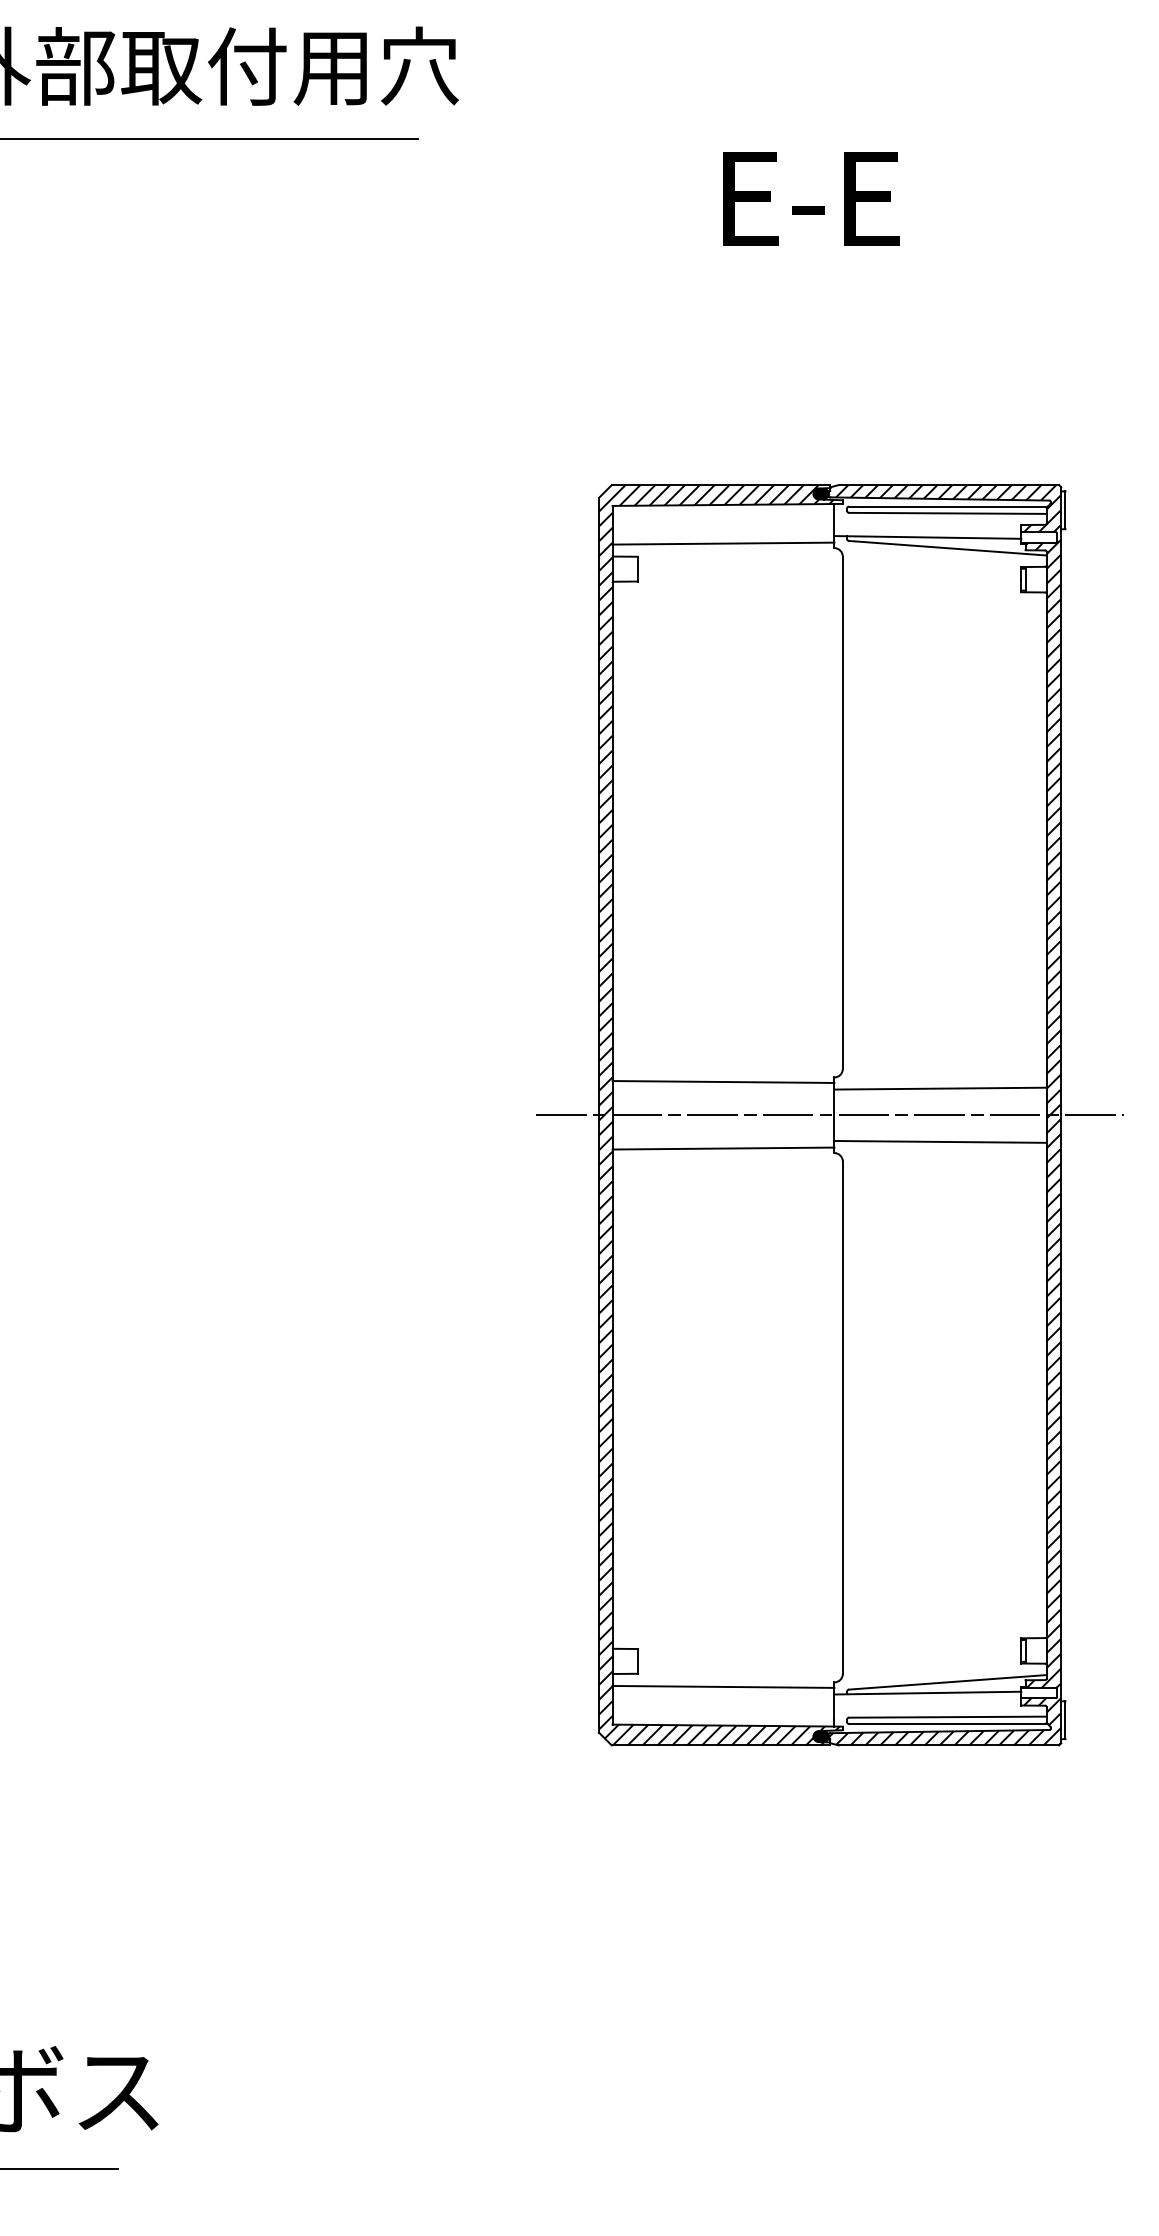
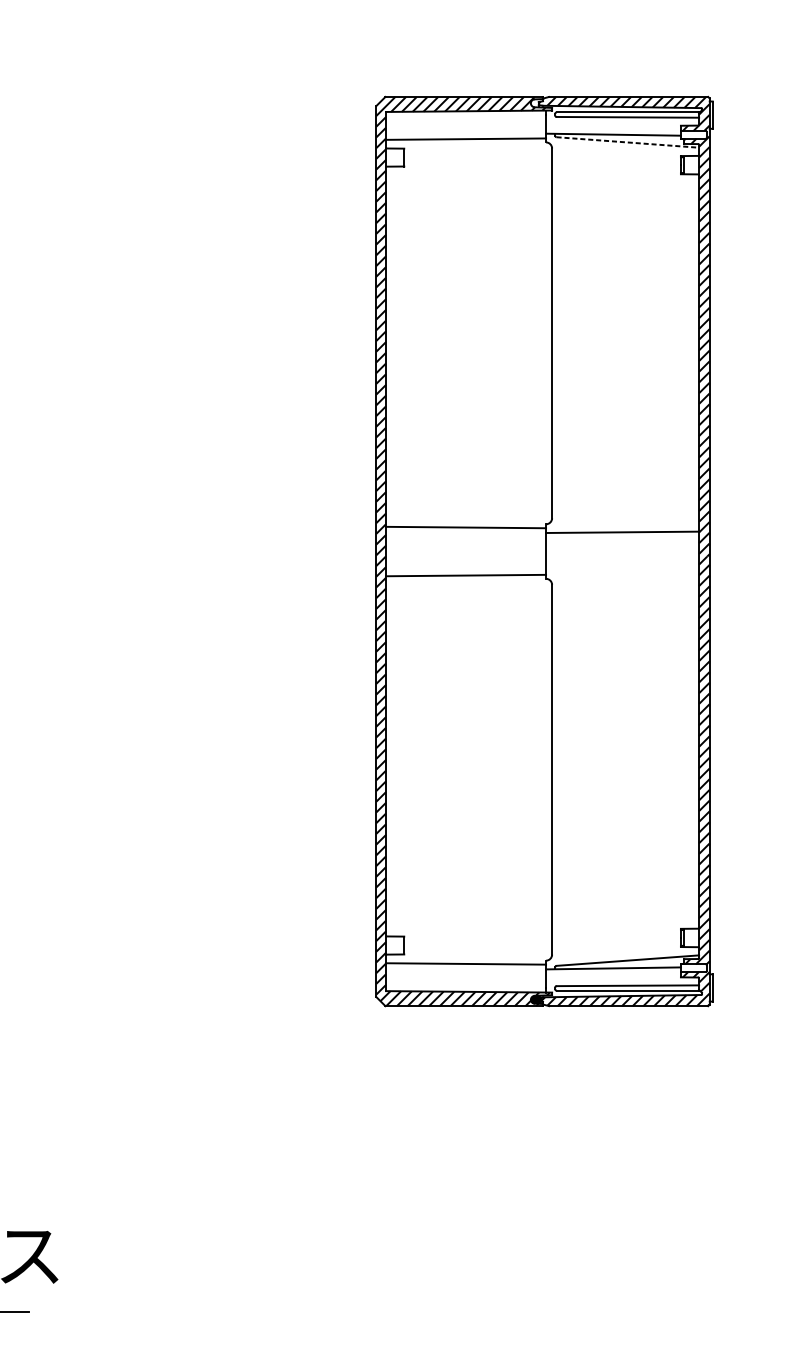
fill: (821, 493) -> (536, 103), removed
line: (948, 548) -> (628, 142), solid -> dashed
line: (830, 1115) -> (543, 551), removed
line: (940, 1141) -> (622, 570), removed

